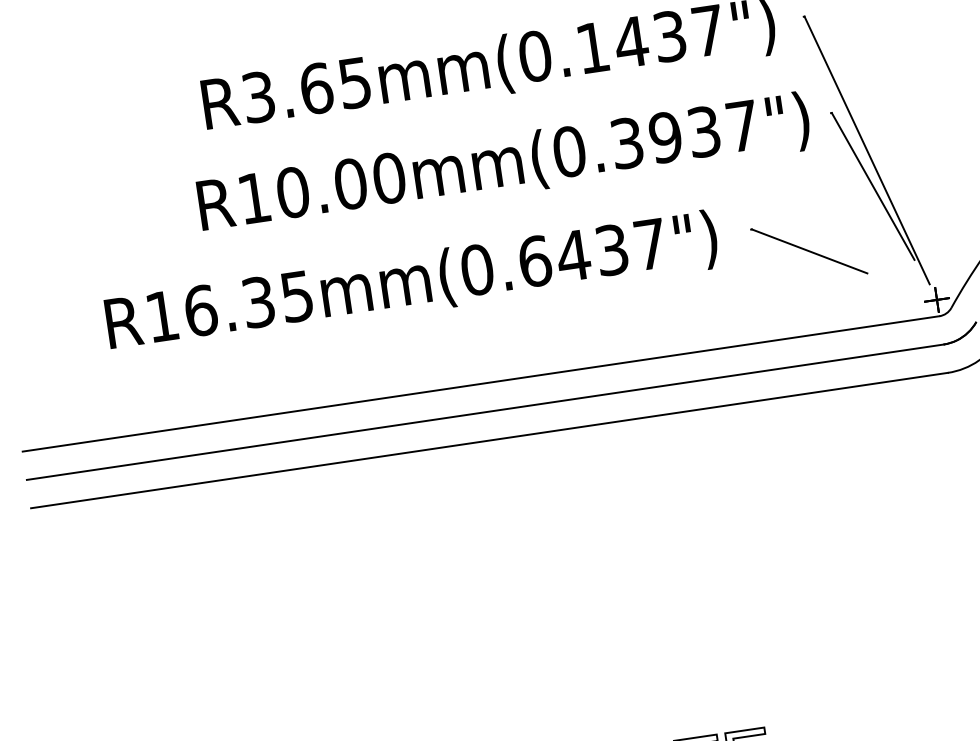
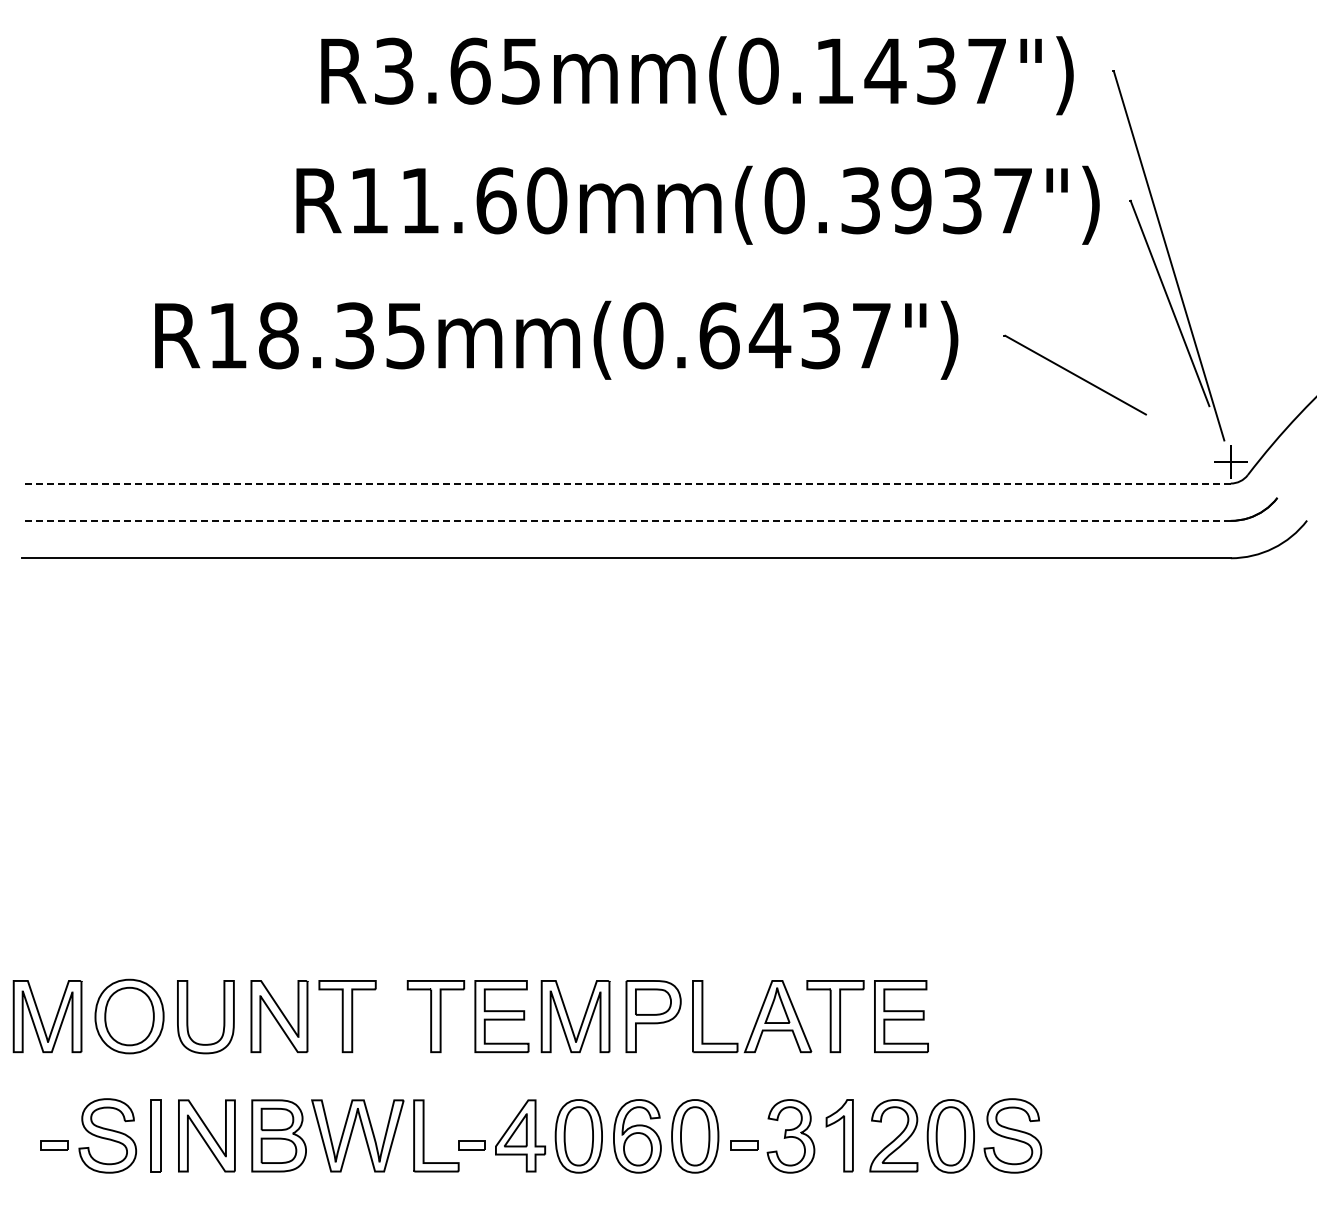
text: (322, 188) -> (458, 200), R10.00mm(0.3937") -> R11.60mm(0.3937")
text: (201, 310) -> (279, 335), R16.35mm(0.6437") -> R18.35mm(0.6437")
line: (480, 383) -> (625, 483), solid -> dashed
line: (484, 412) -> (625, 520), solid -> dashed

